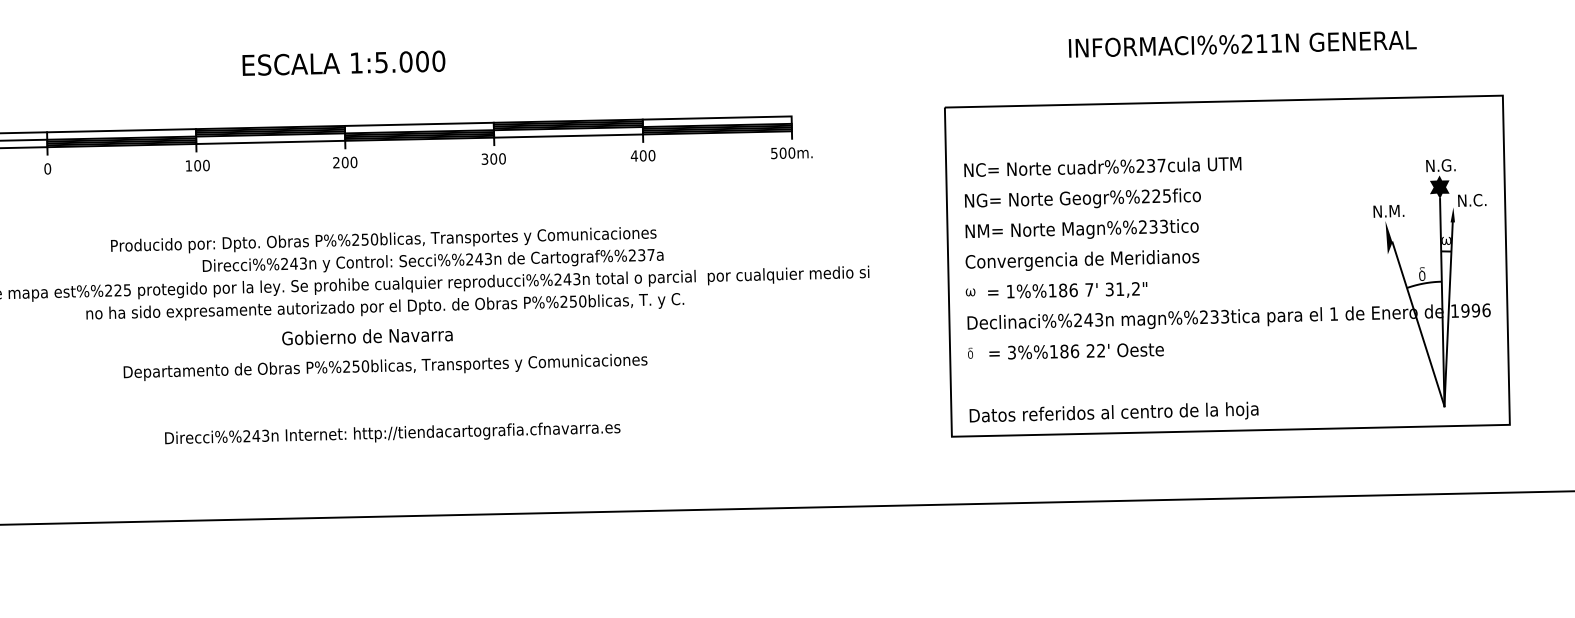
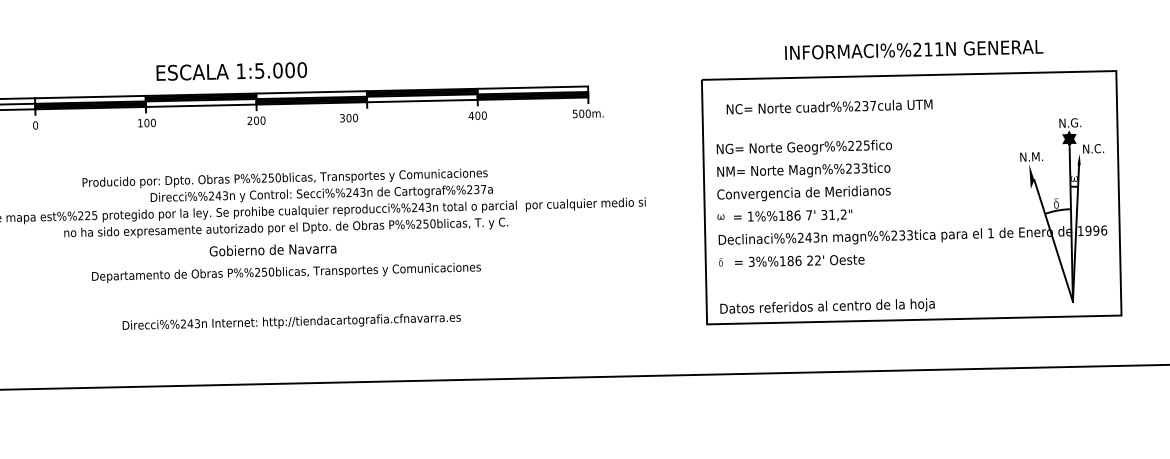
text: (1242, 43) -> (914, 49), moved
text: (343, 62) -> (231, 70), moved
text: (493, 158) -> (348, 117), moved
text: (1102, 166) -> (829, 106), moved

